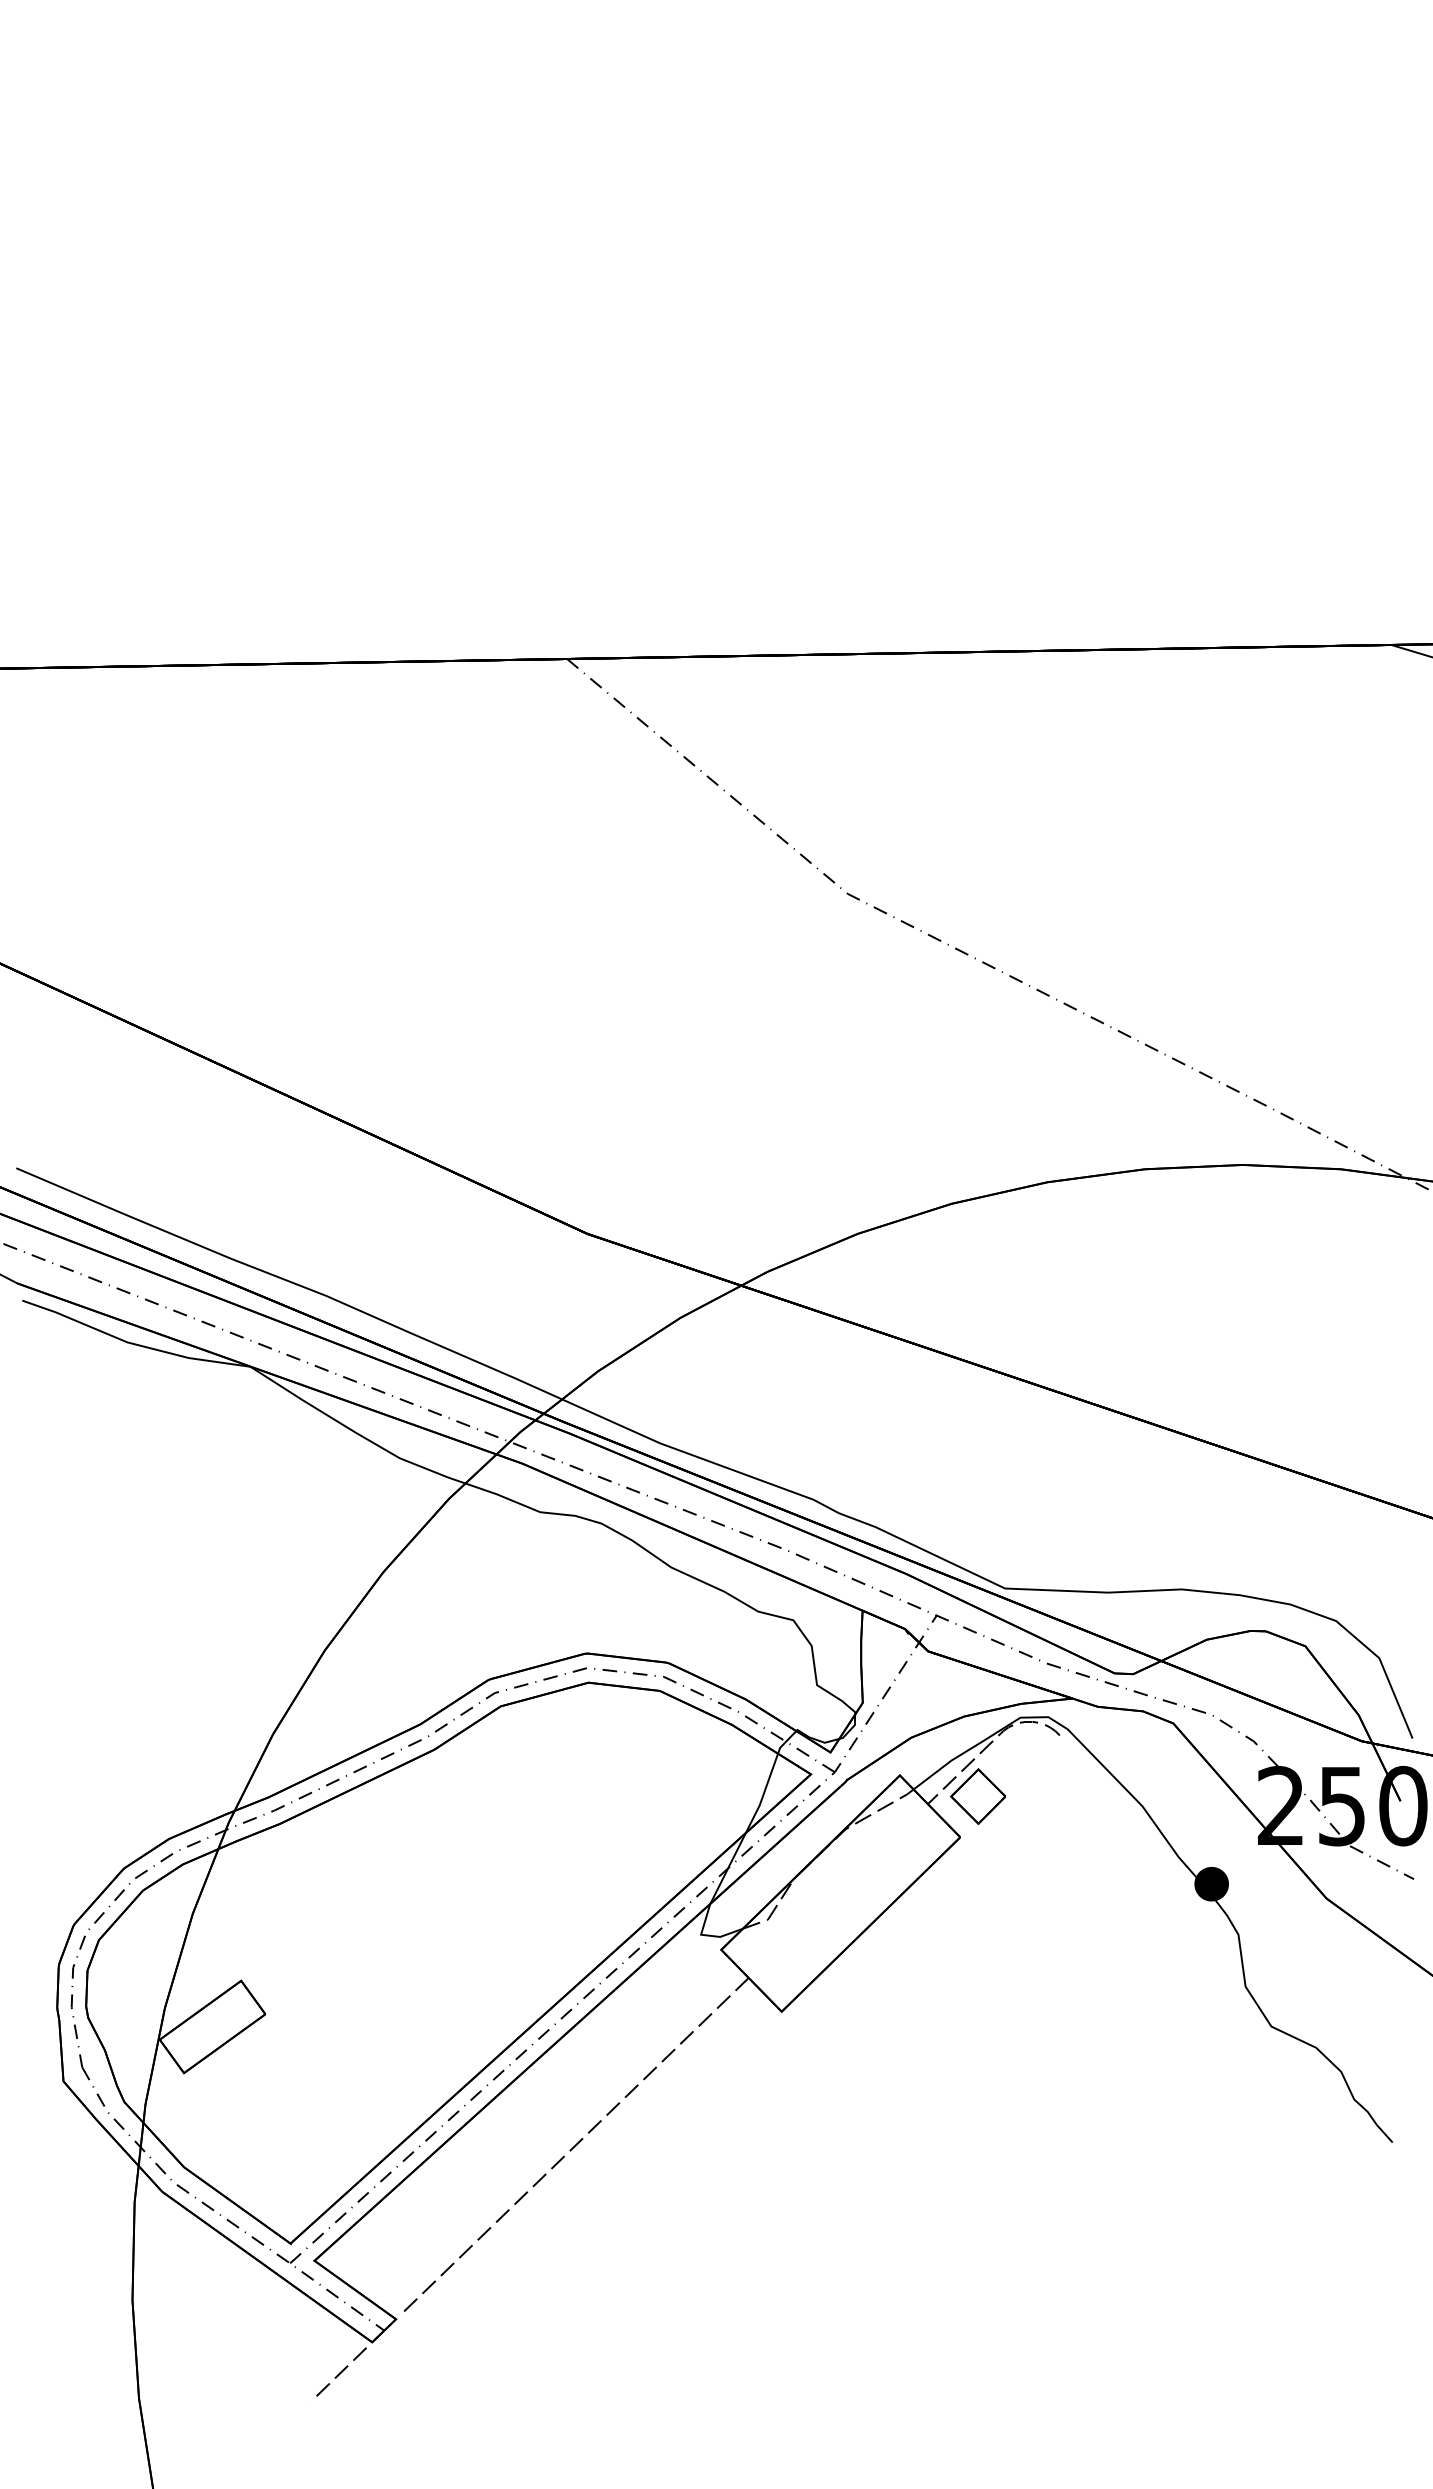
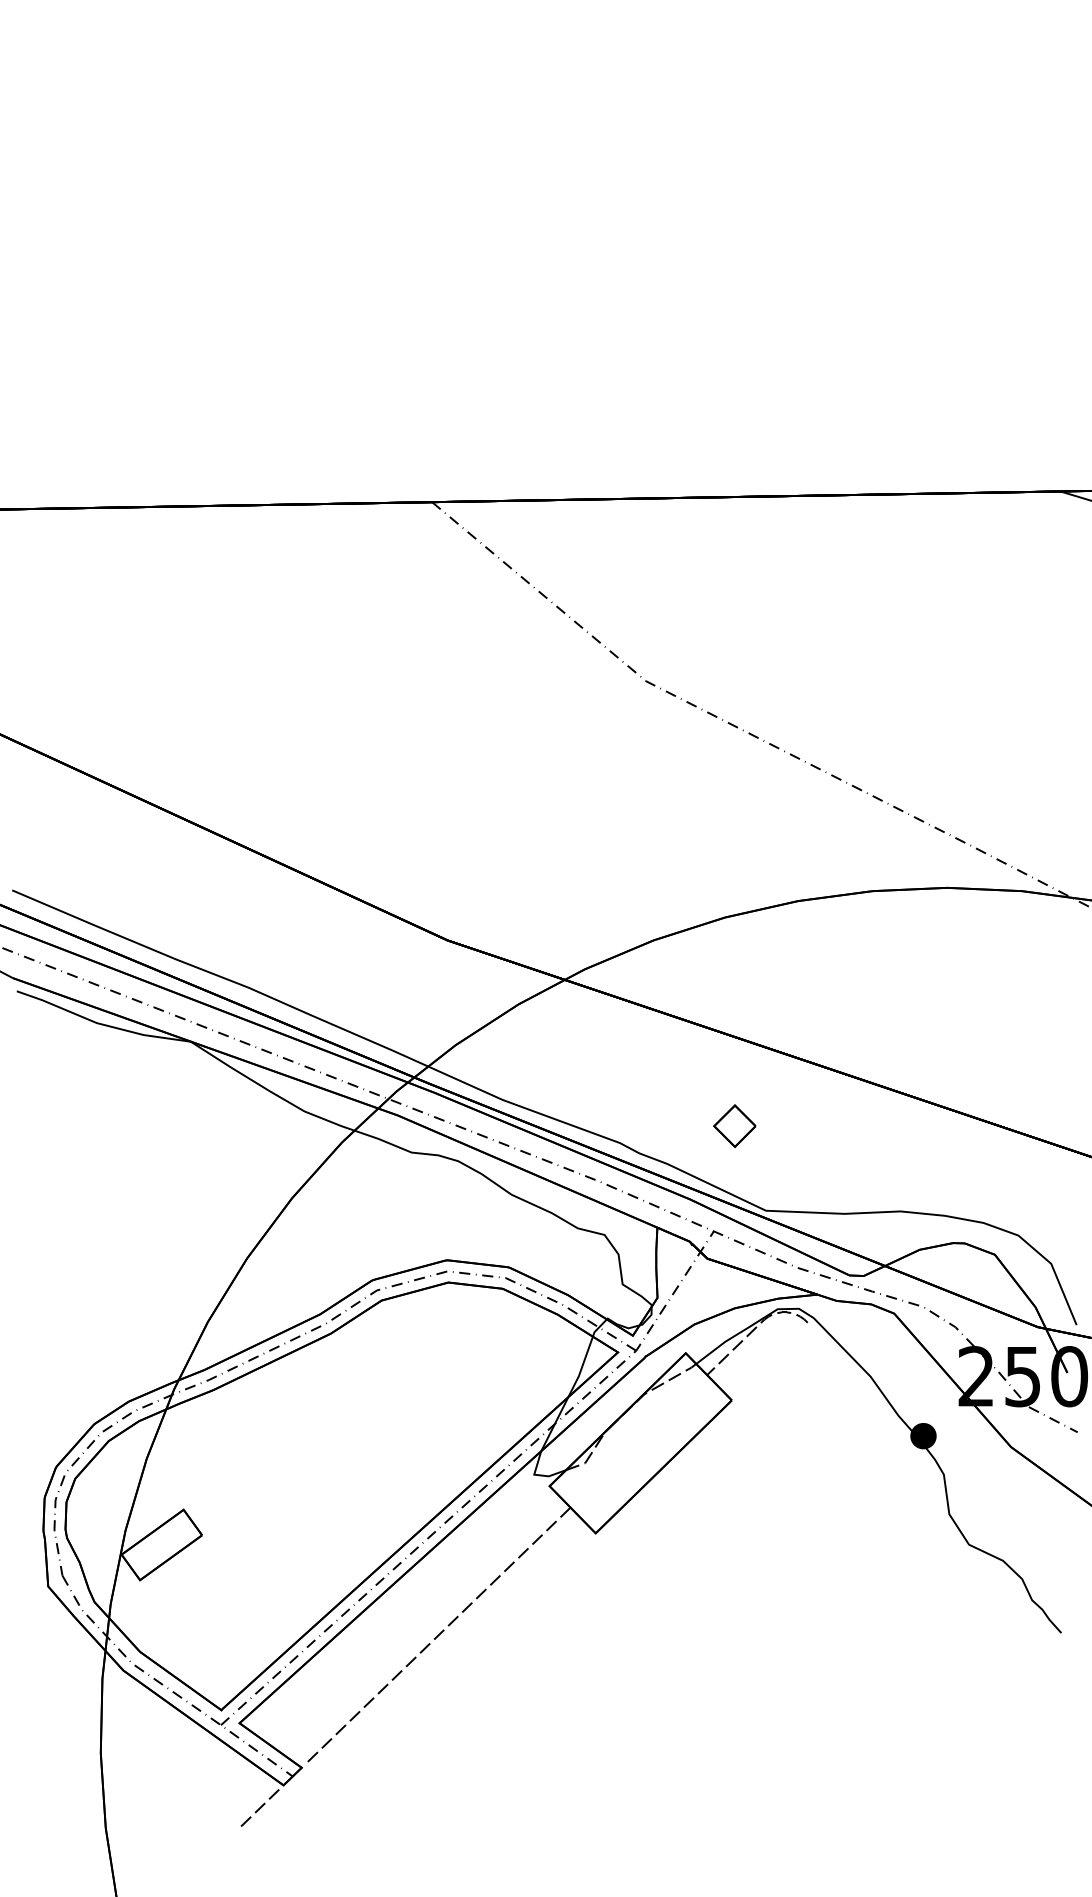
part: (977, 1796) -> (734, 1126), moved

